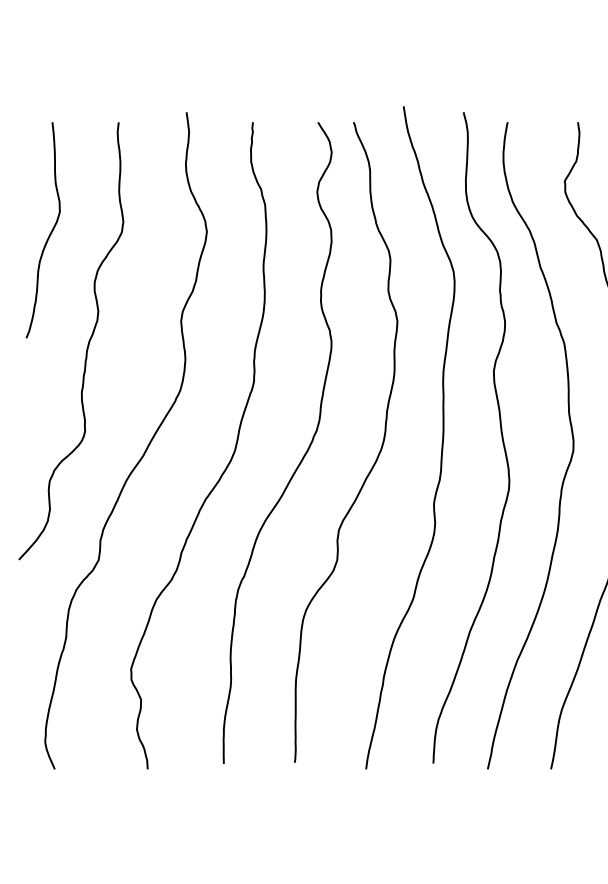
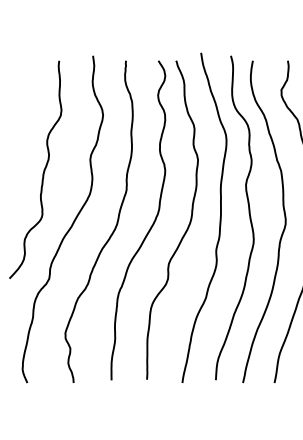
curve: (48, 232) -> (24, 115), removed

